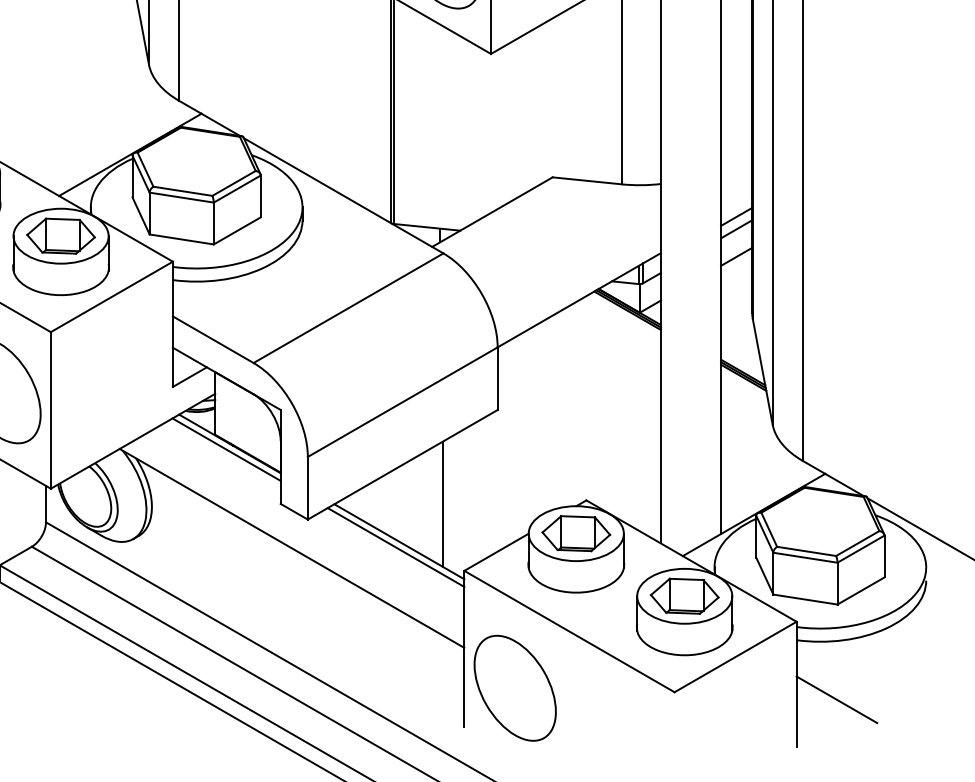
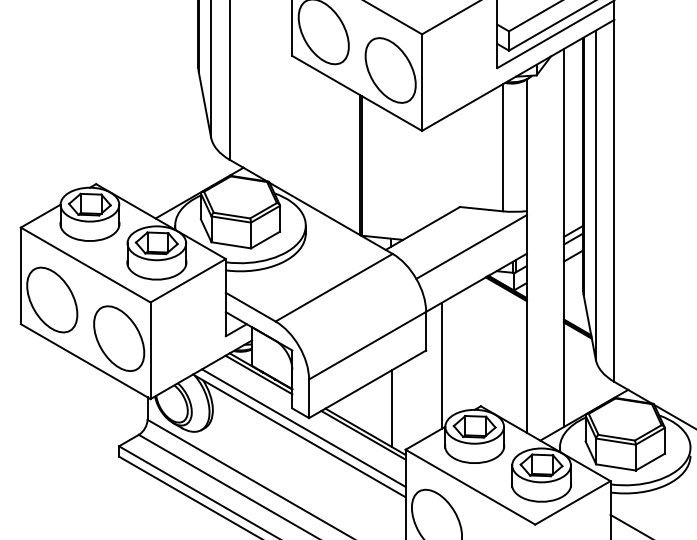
line: (571, 241) -> (471, 246), added
line: (524, 434) -> (442, 365), added
line: (298, 534) -> (303, 427), added

